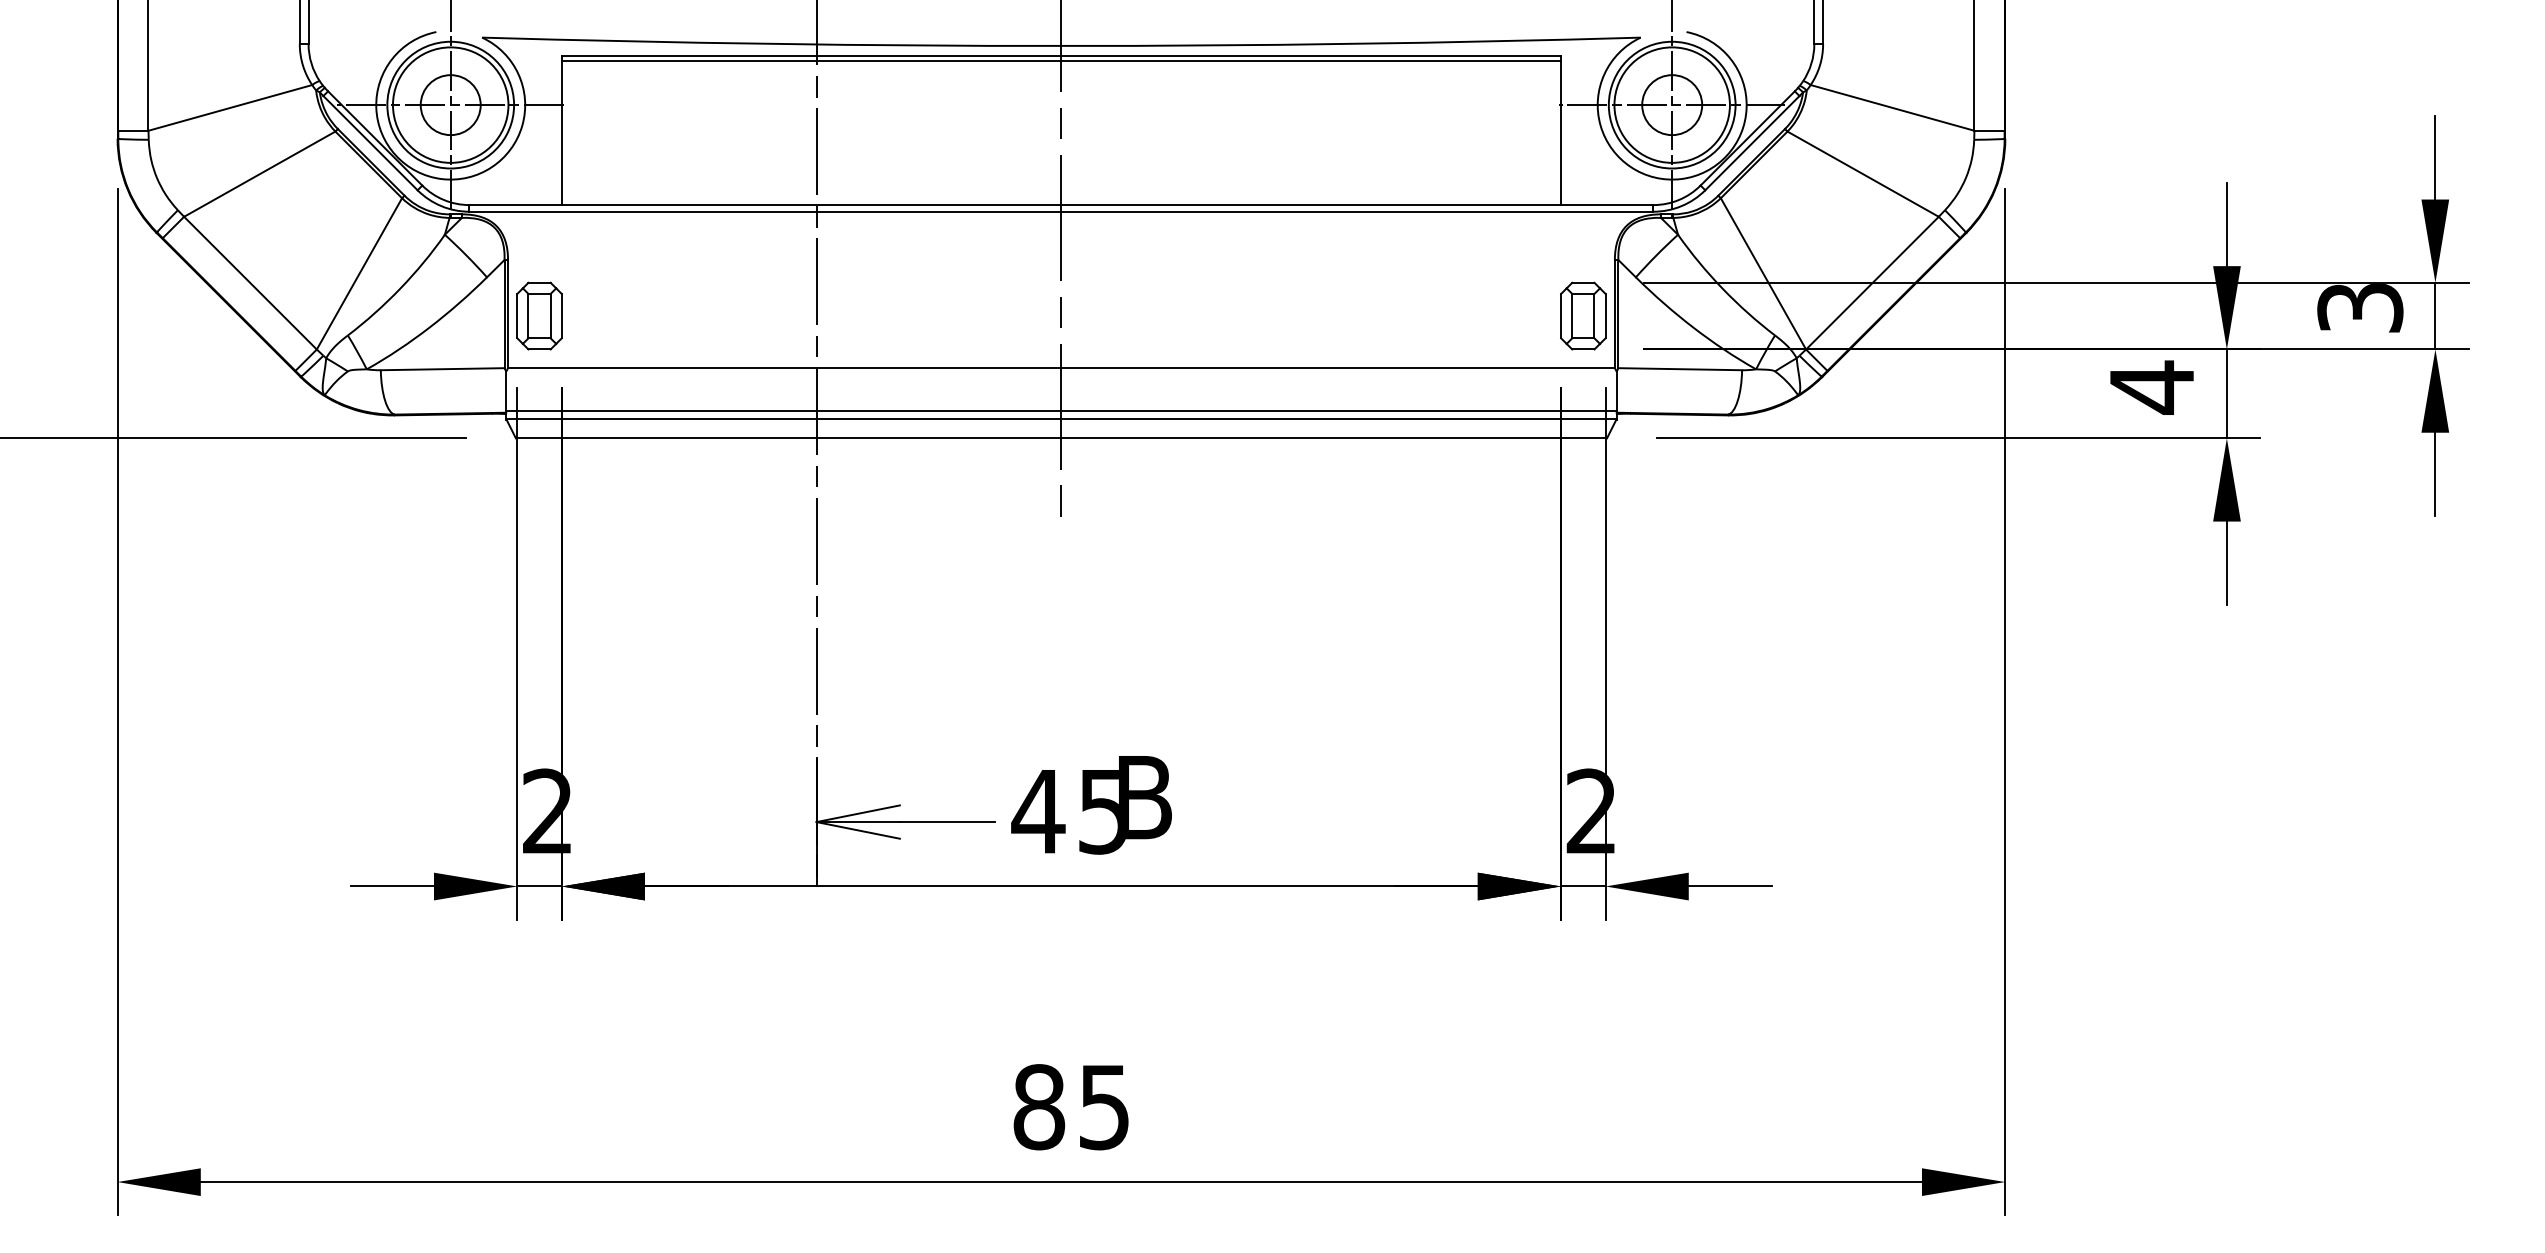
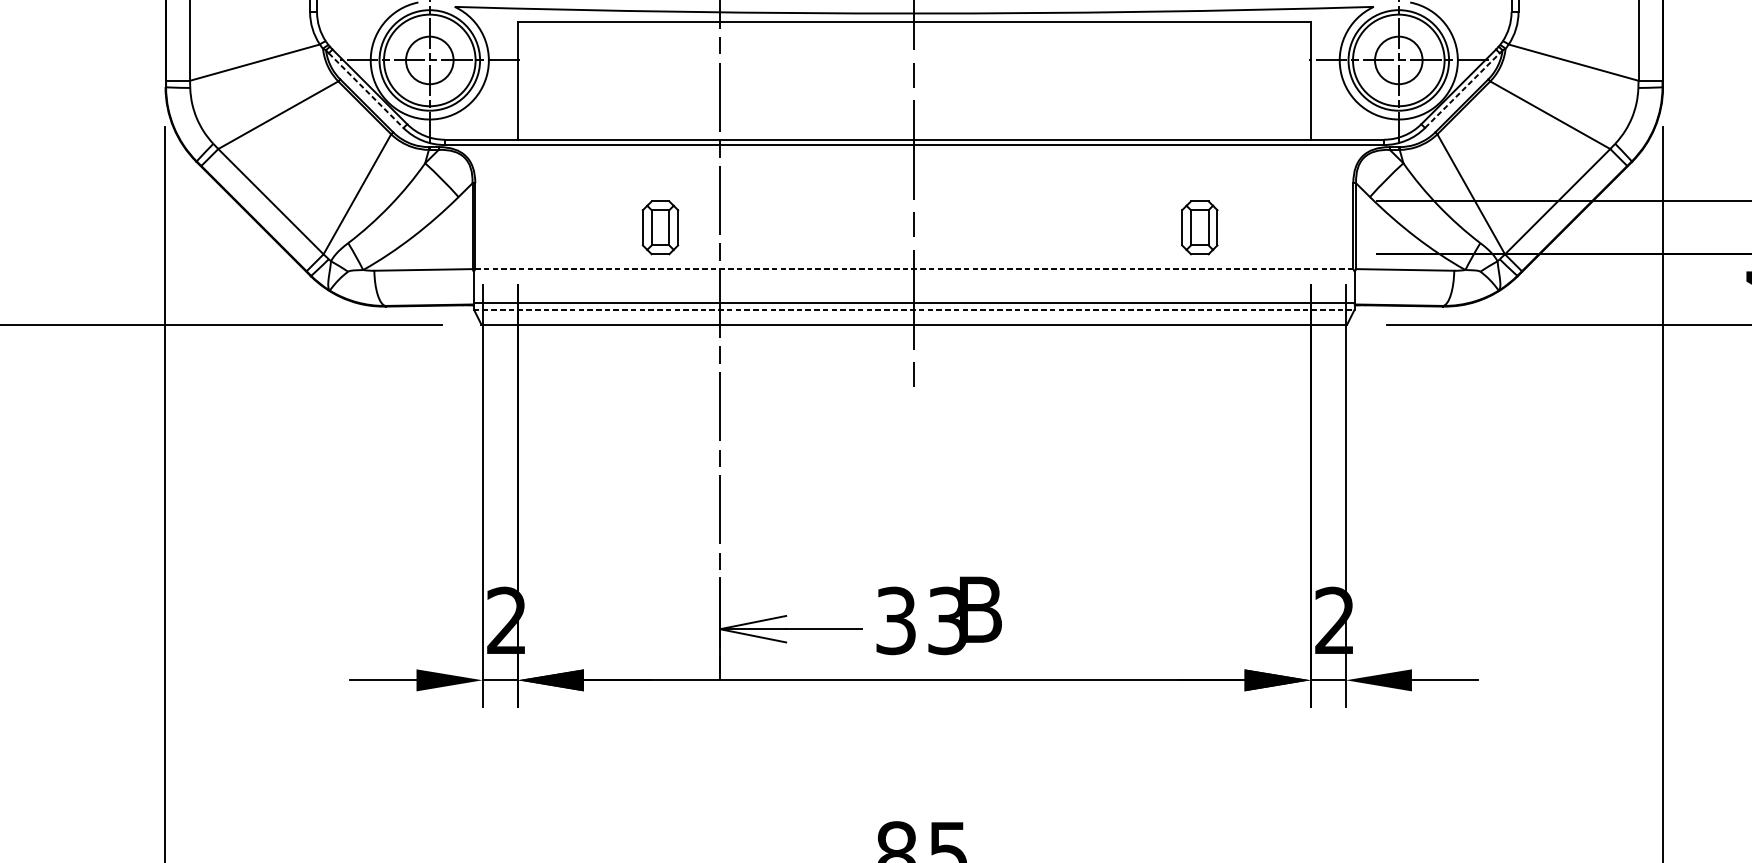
line: (1061, 60) -> (914, 25), removed
line: (370, 143) -> (366, 90), solid -> dashed
line: (1752, 143) -> (1462, 90), solid -> dashed
part: (539, 315) -> (660, 227), moved
part: (1583, 315) -> (1199, 227), moved
line: (1060, 368) -> (913, 269), solid -> dashed
line: (1061, 419) -> (914, 309), solid -> dashed
text: (1068, 811) -> (919, 620), 45 -> 33

